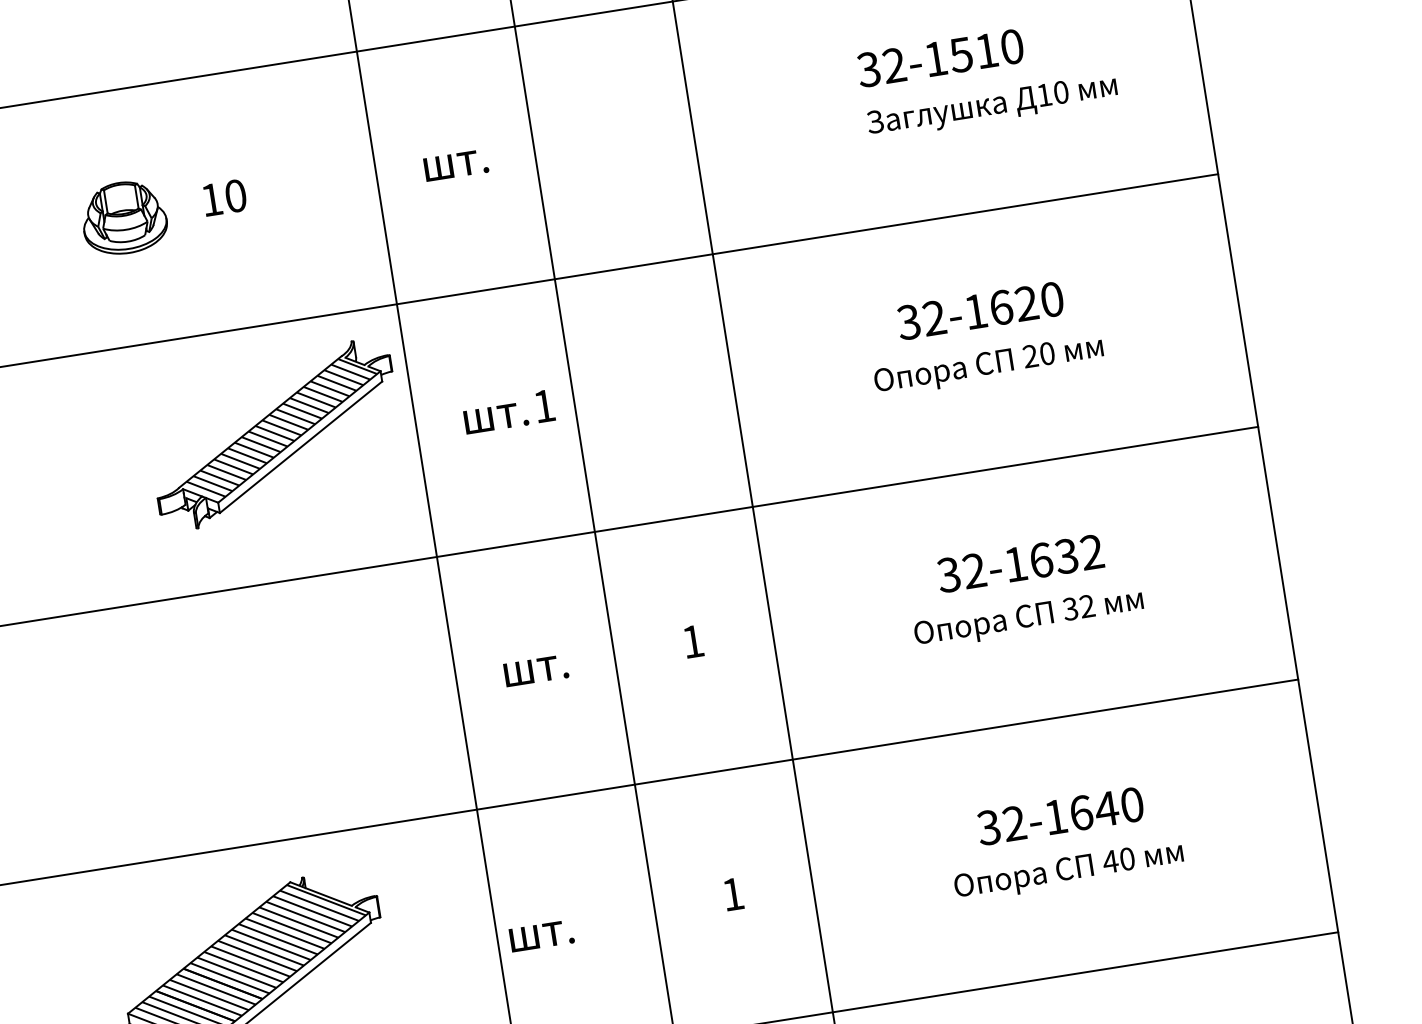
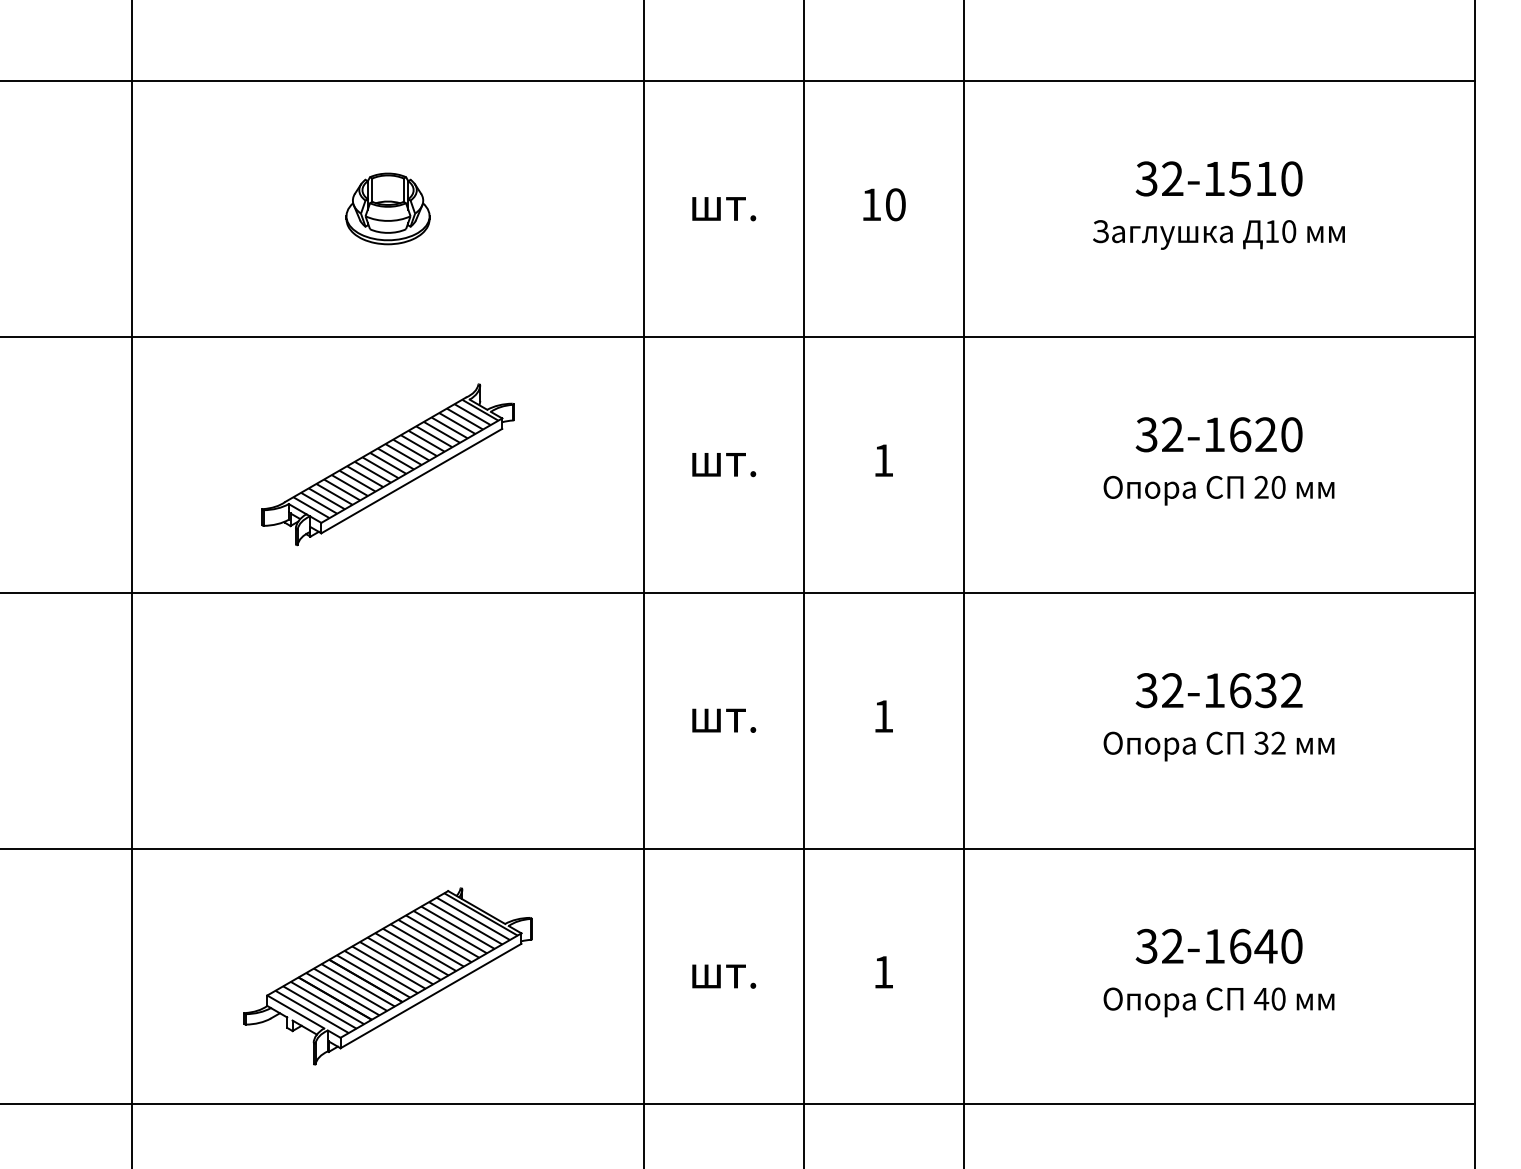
text: (991, 106) -> (1218, 234), moved
text: (224, 197) -> (884, 204), moved
text: (544, 406) -> (883, 460), moved
part: (274, 434) -> (387, 464), moved
text: (542, 935) -> (724, 976), moved

